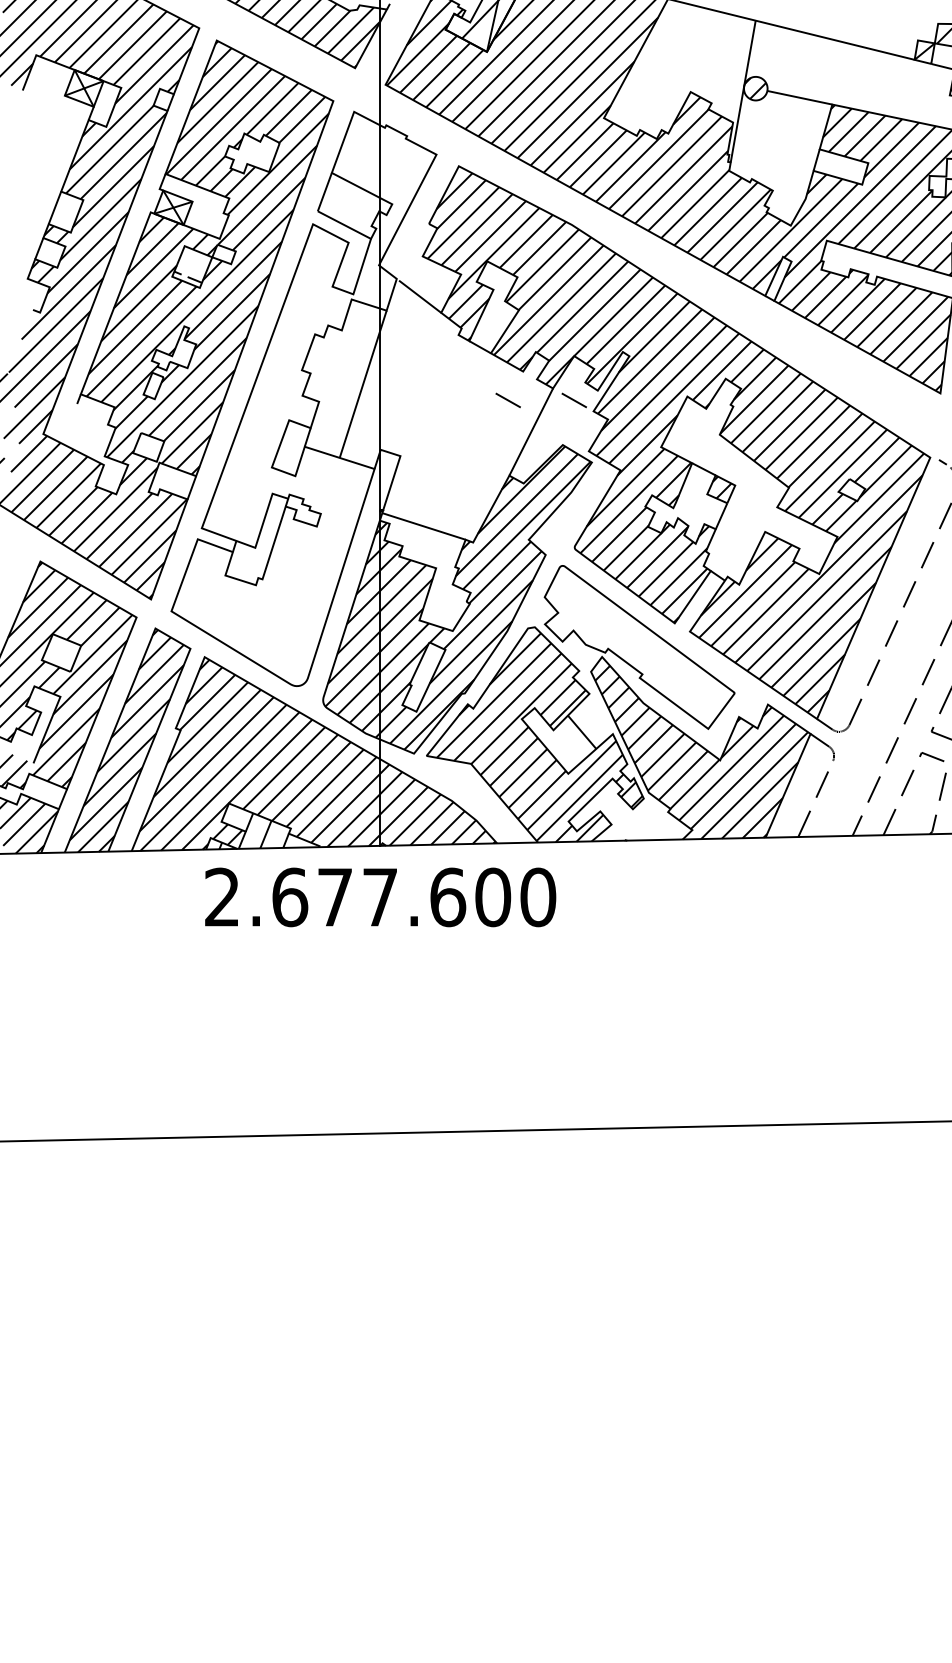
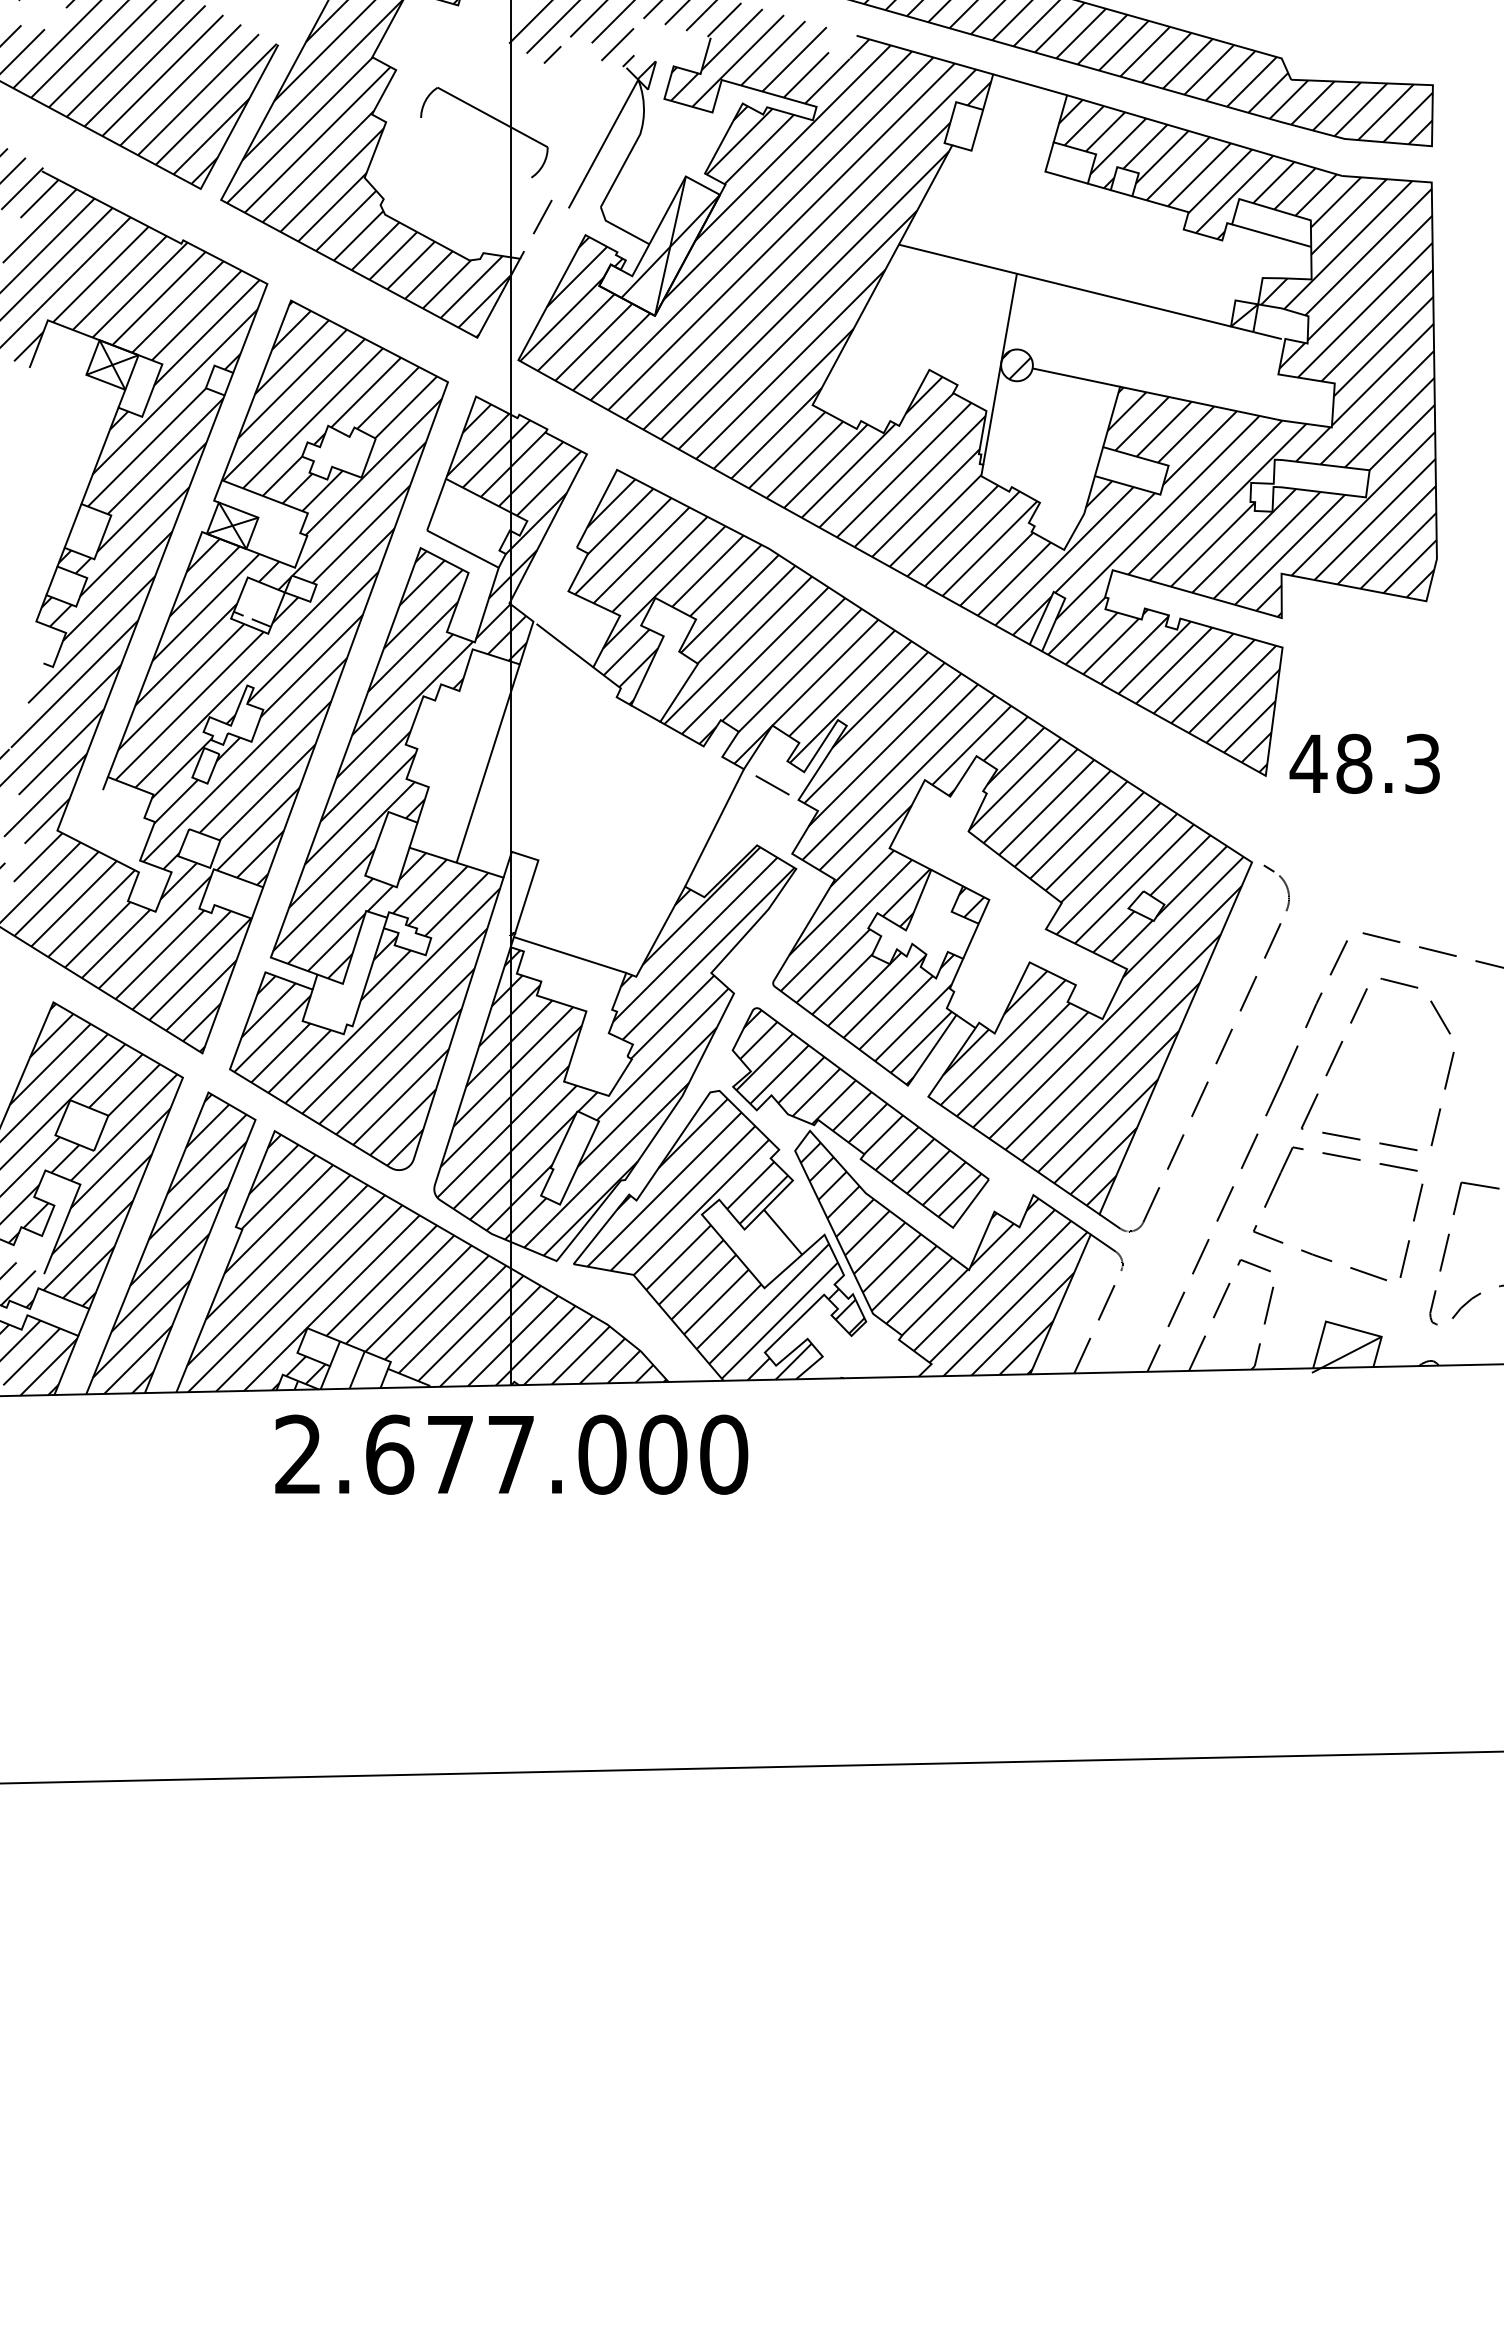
hatch: (303, 399) -> (407, 784), added
line: (508, 400) -> (683, 785), removed
hatch: (638, 644) -> (858, 1113), added
text: (448, 897) -> (602, 1454), 2.677.600 -> 2.677.000

